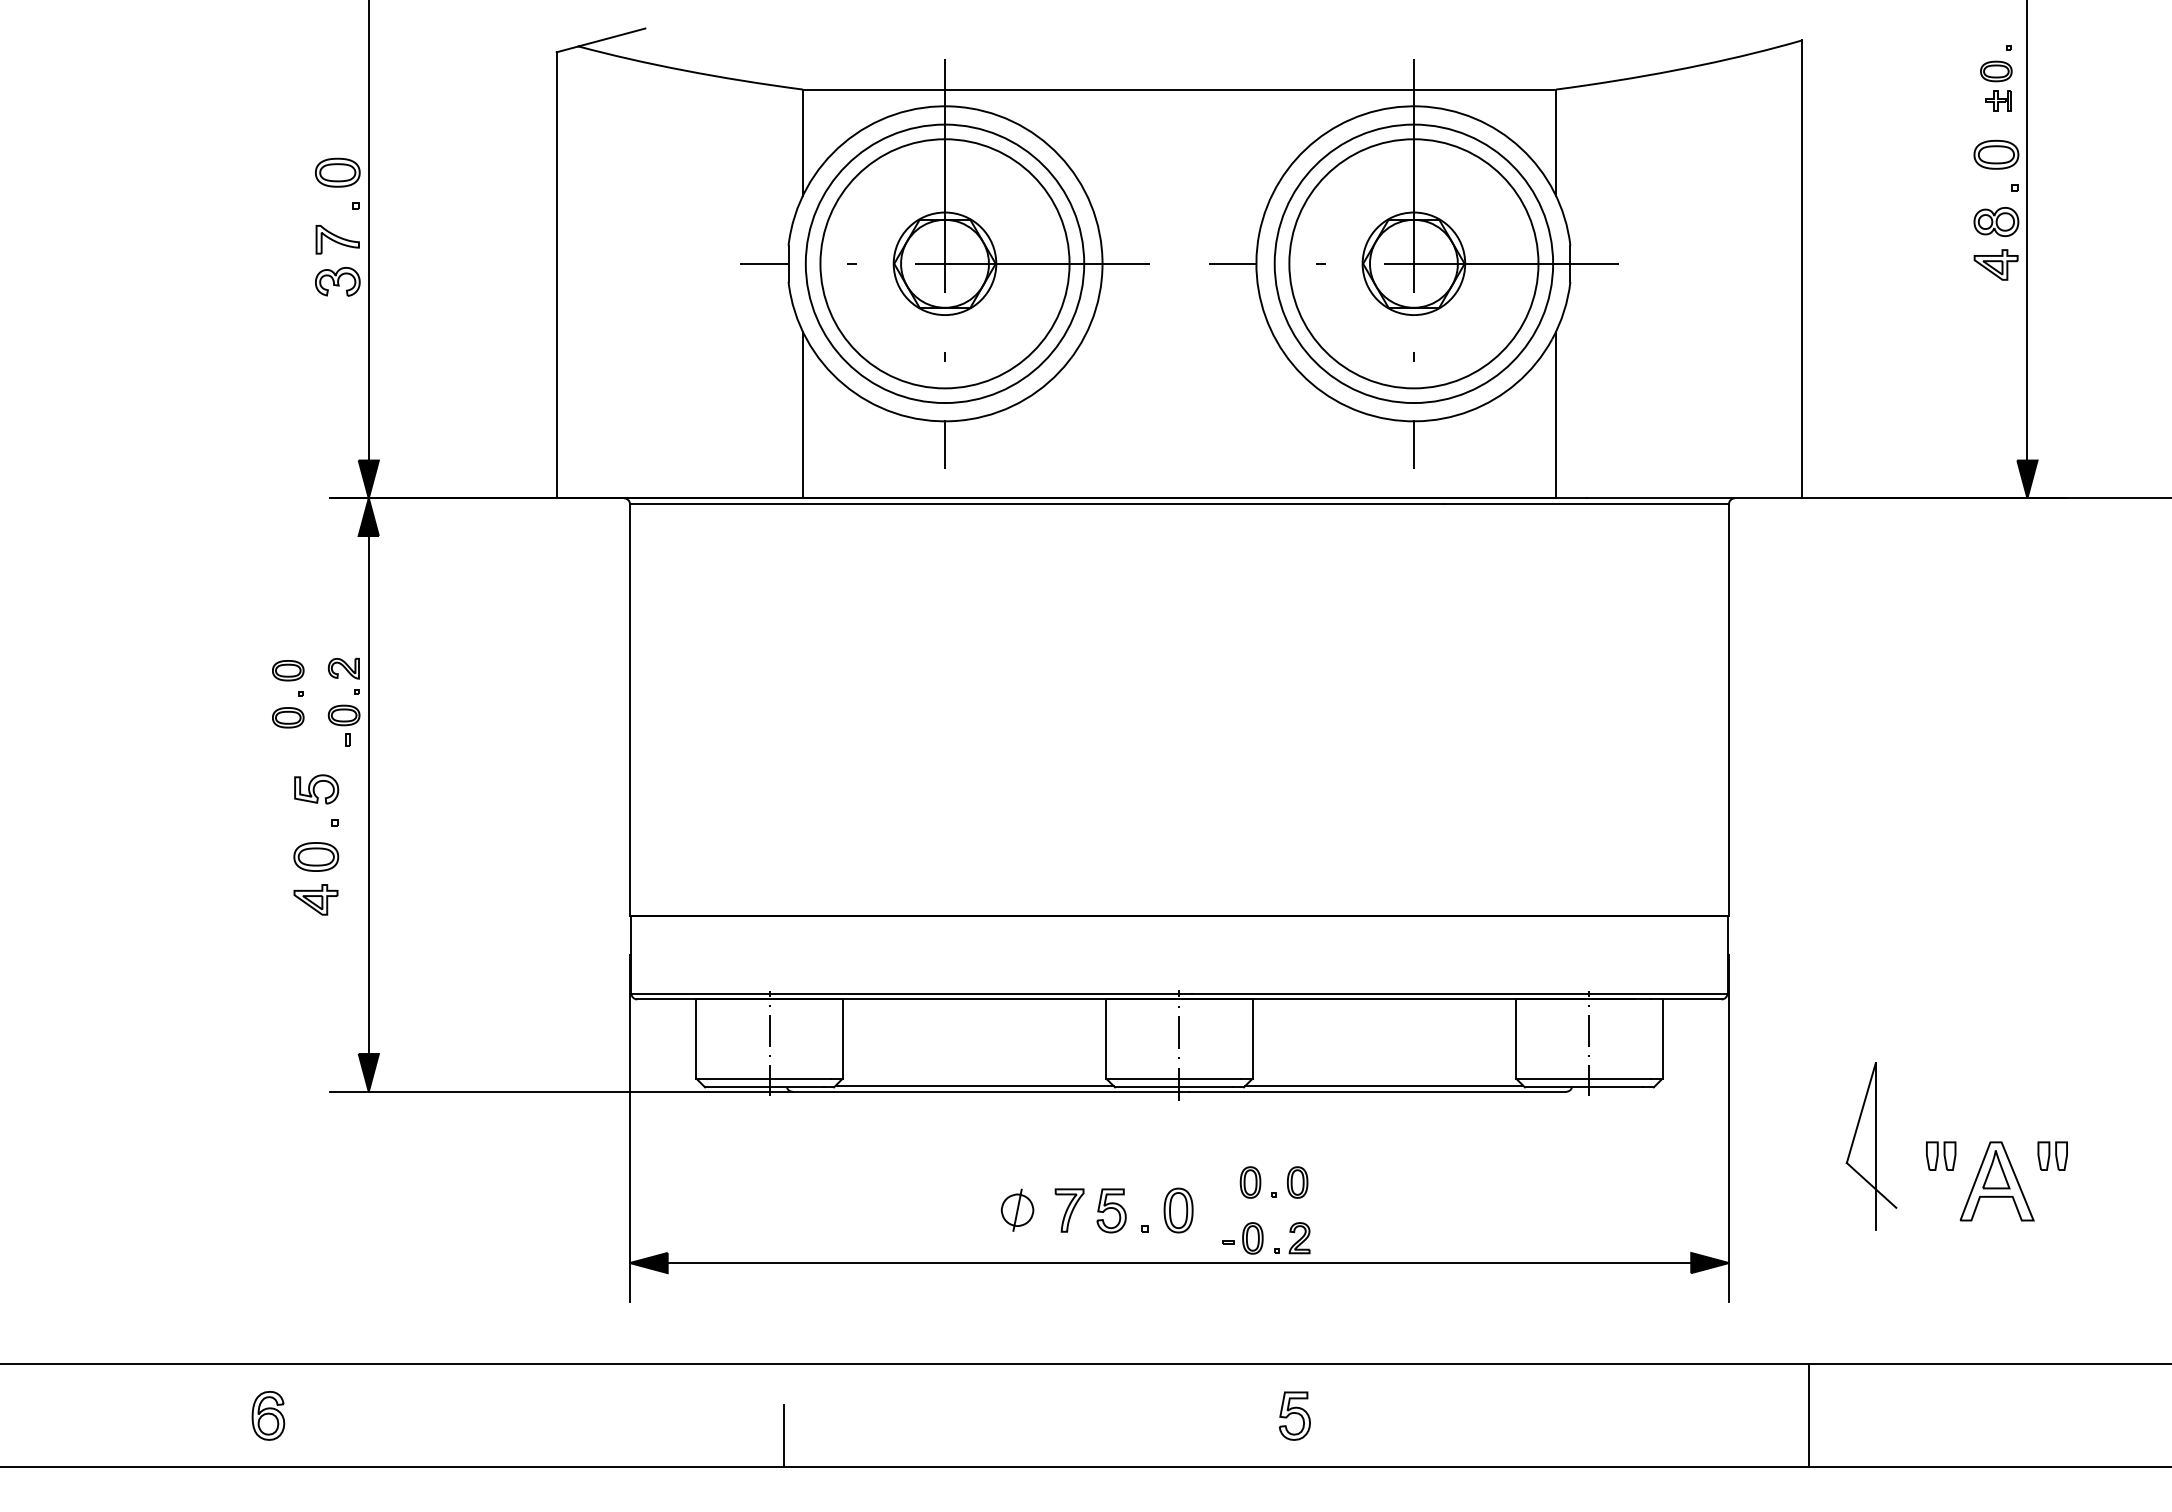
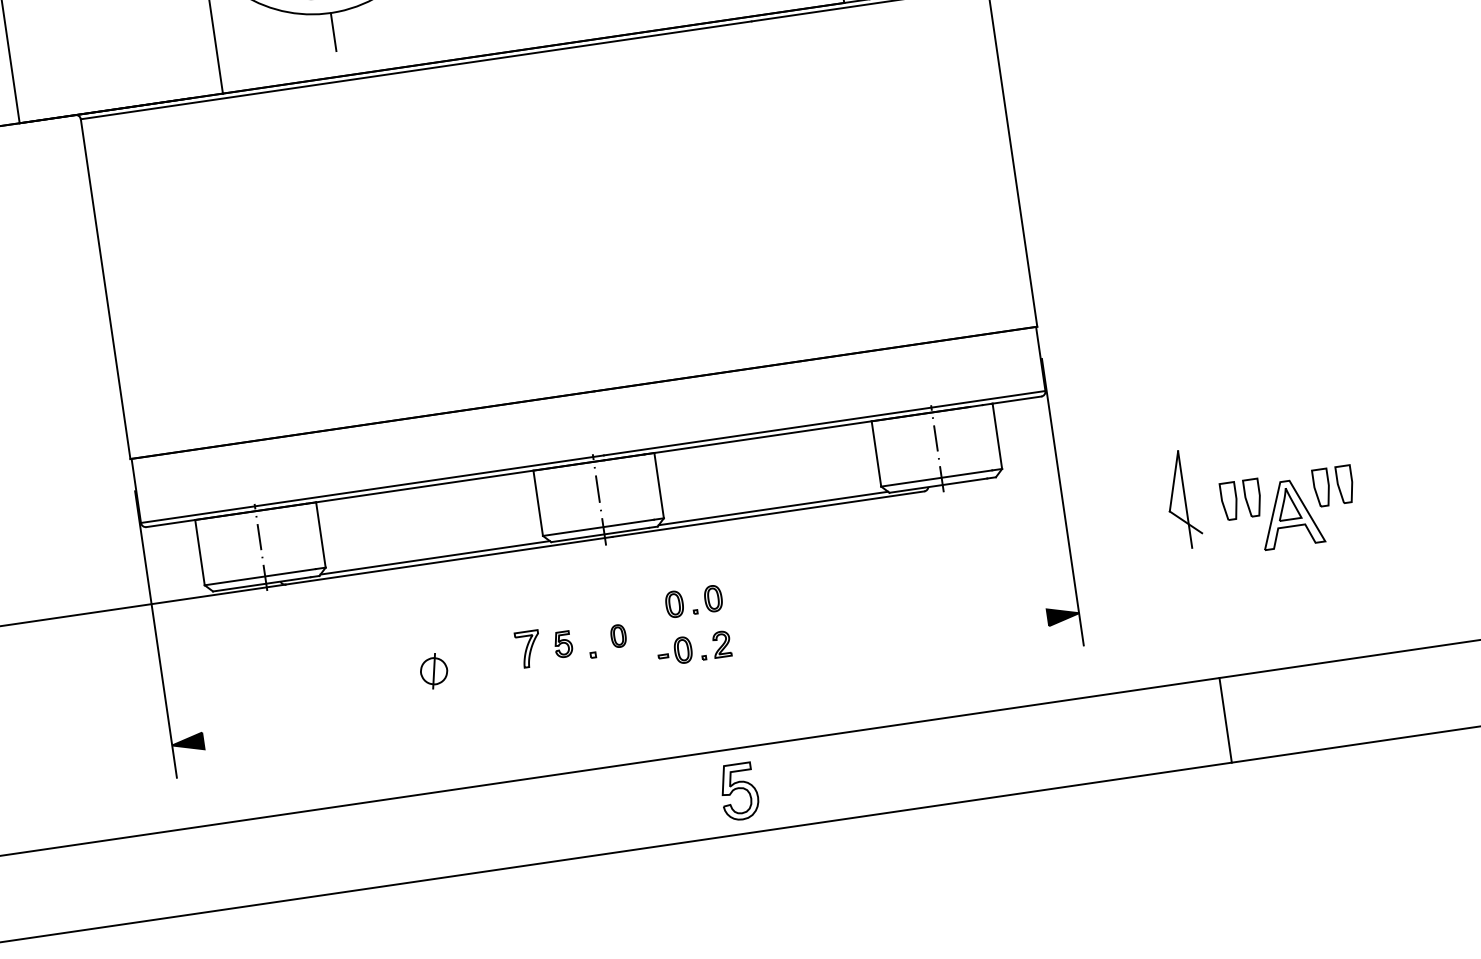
part: (1871, 1146) -> (1182, 499), size x0.7
part: (1941, 1155) -> (1241, 498), size x1.6
part: (2052, 1155) -> (1333, 485), size x1.6
part: (1017, 1209) -> (433, 670), moved
part: (1111, 1210) -> (563, 644), size x0.7
part: (1178, 1210) -> (618, 636), size x0.6
line: (1179, 1263) -> (625, 679), removed
part: (1294, 1415) -> (738, 791), size x1.4
line: (1809, 1415) -> (1225, 720), moved
line: (783, 1435) -> (319, 869), removed

